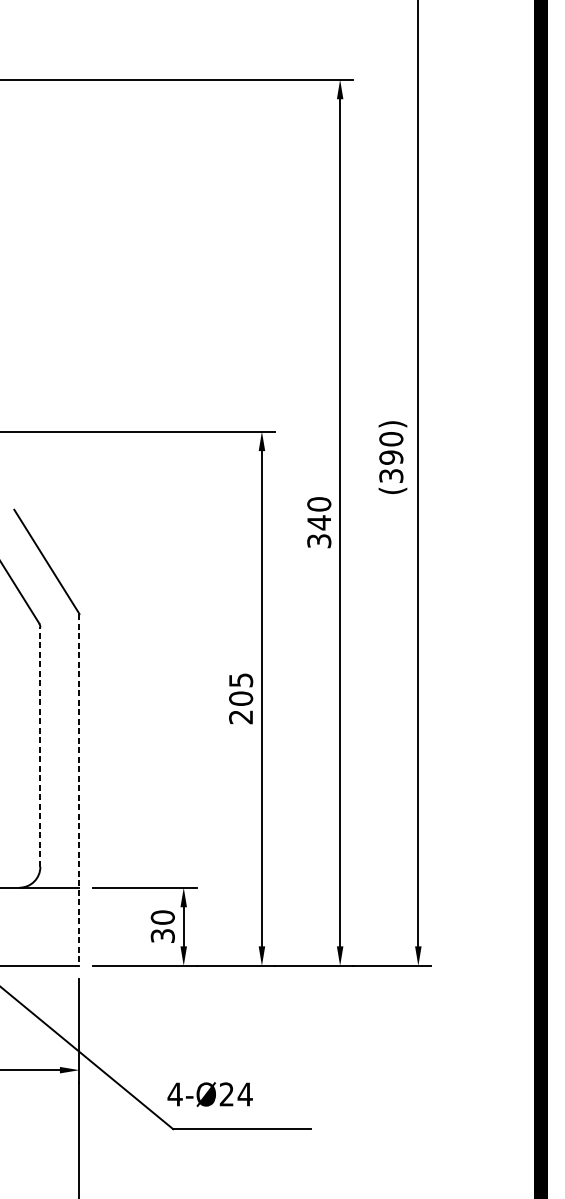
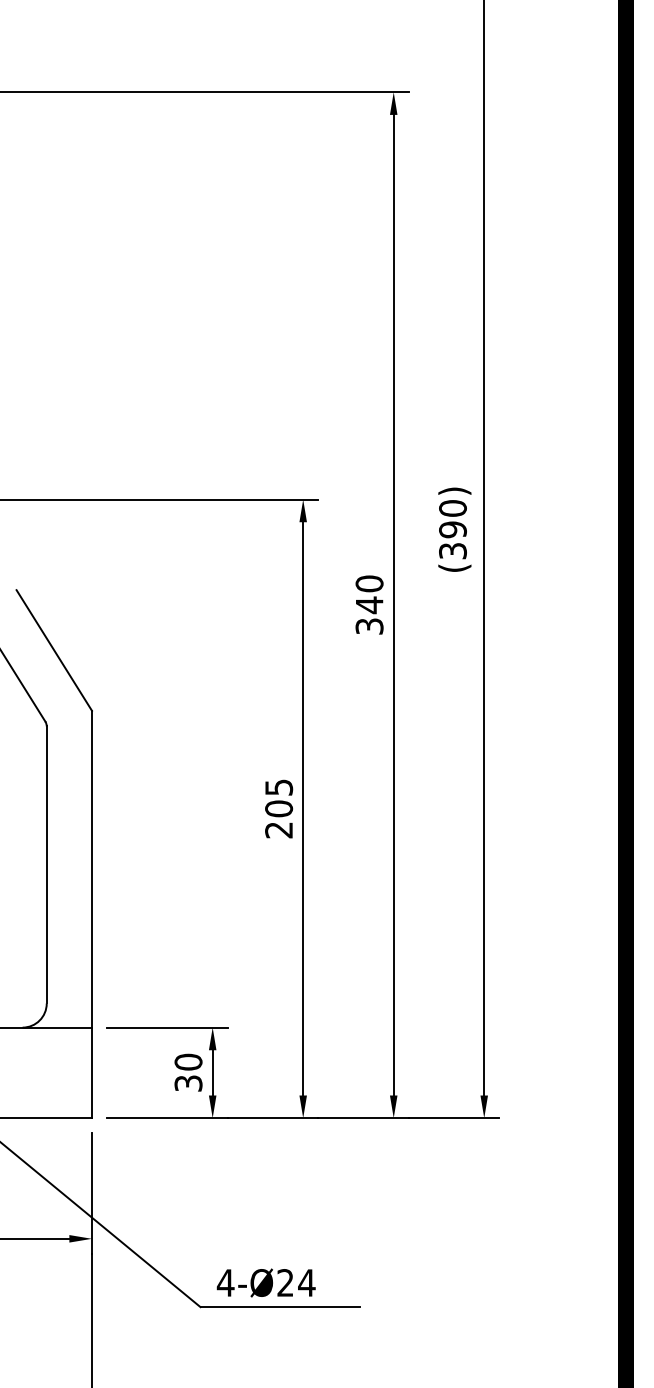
line: (40, 746) -> (46, 864), dashed -> solid
line: (79, 789) -> (92, 914), dashed -> solid
text: (209, 1094) -> (265, 1282), moved

